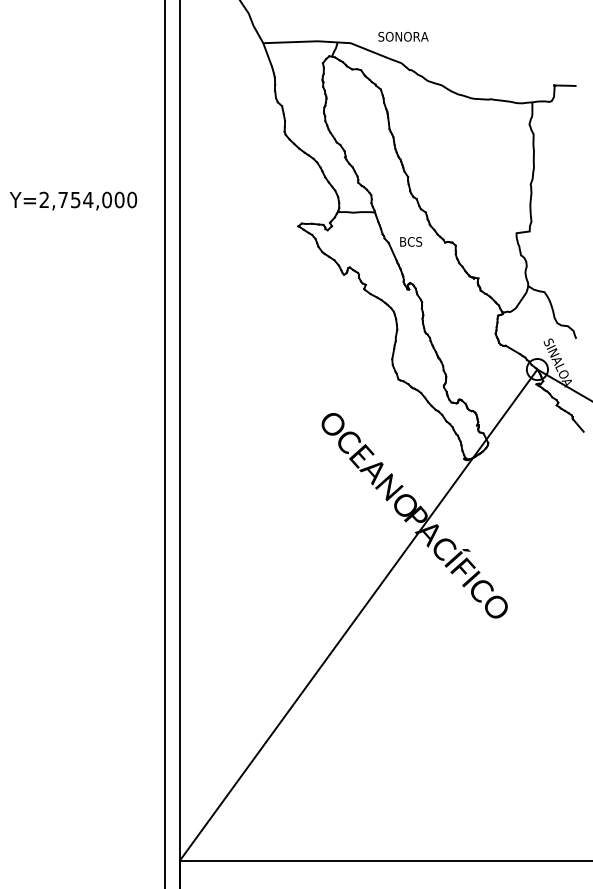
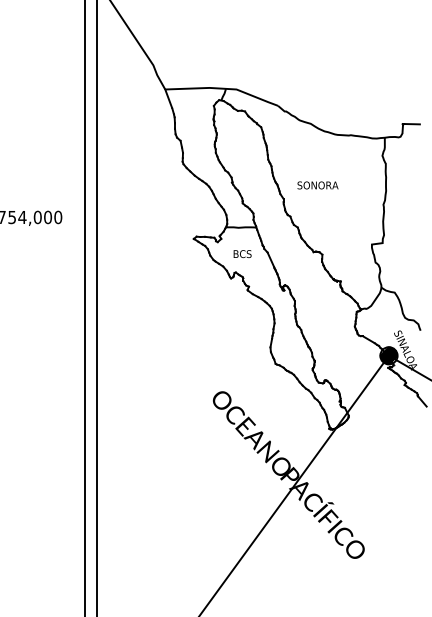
text: (403, 36) -> (318, 185), moved
text: (411, 241) -> (242, 253), moved
hatch: (537, 369) -> (389, 355), added

